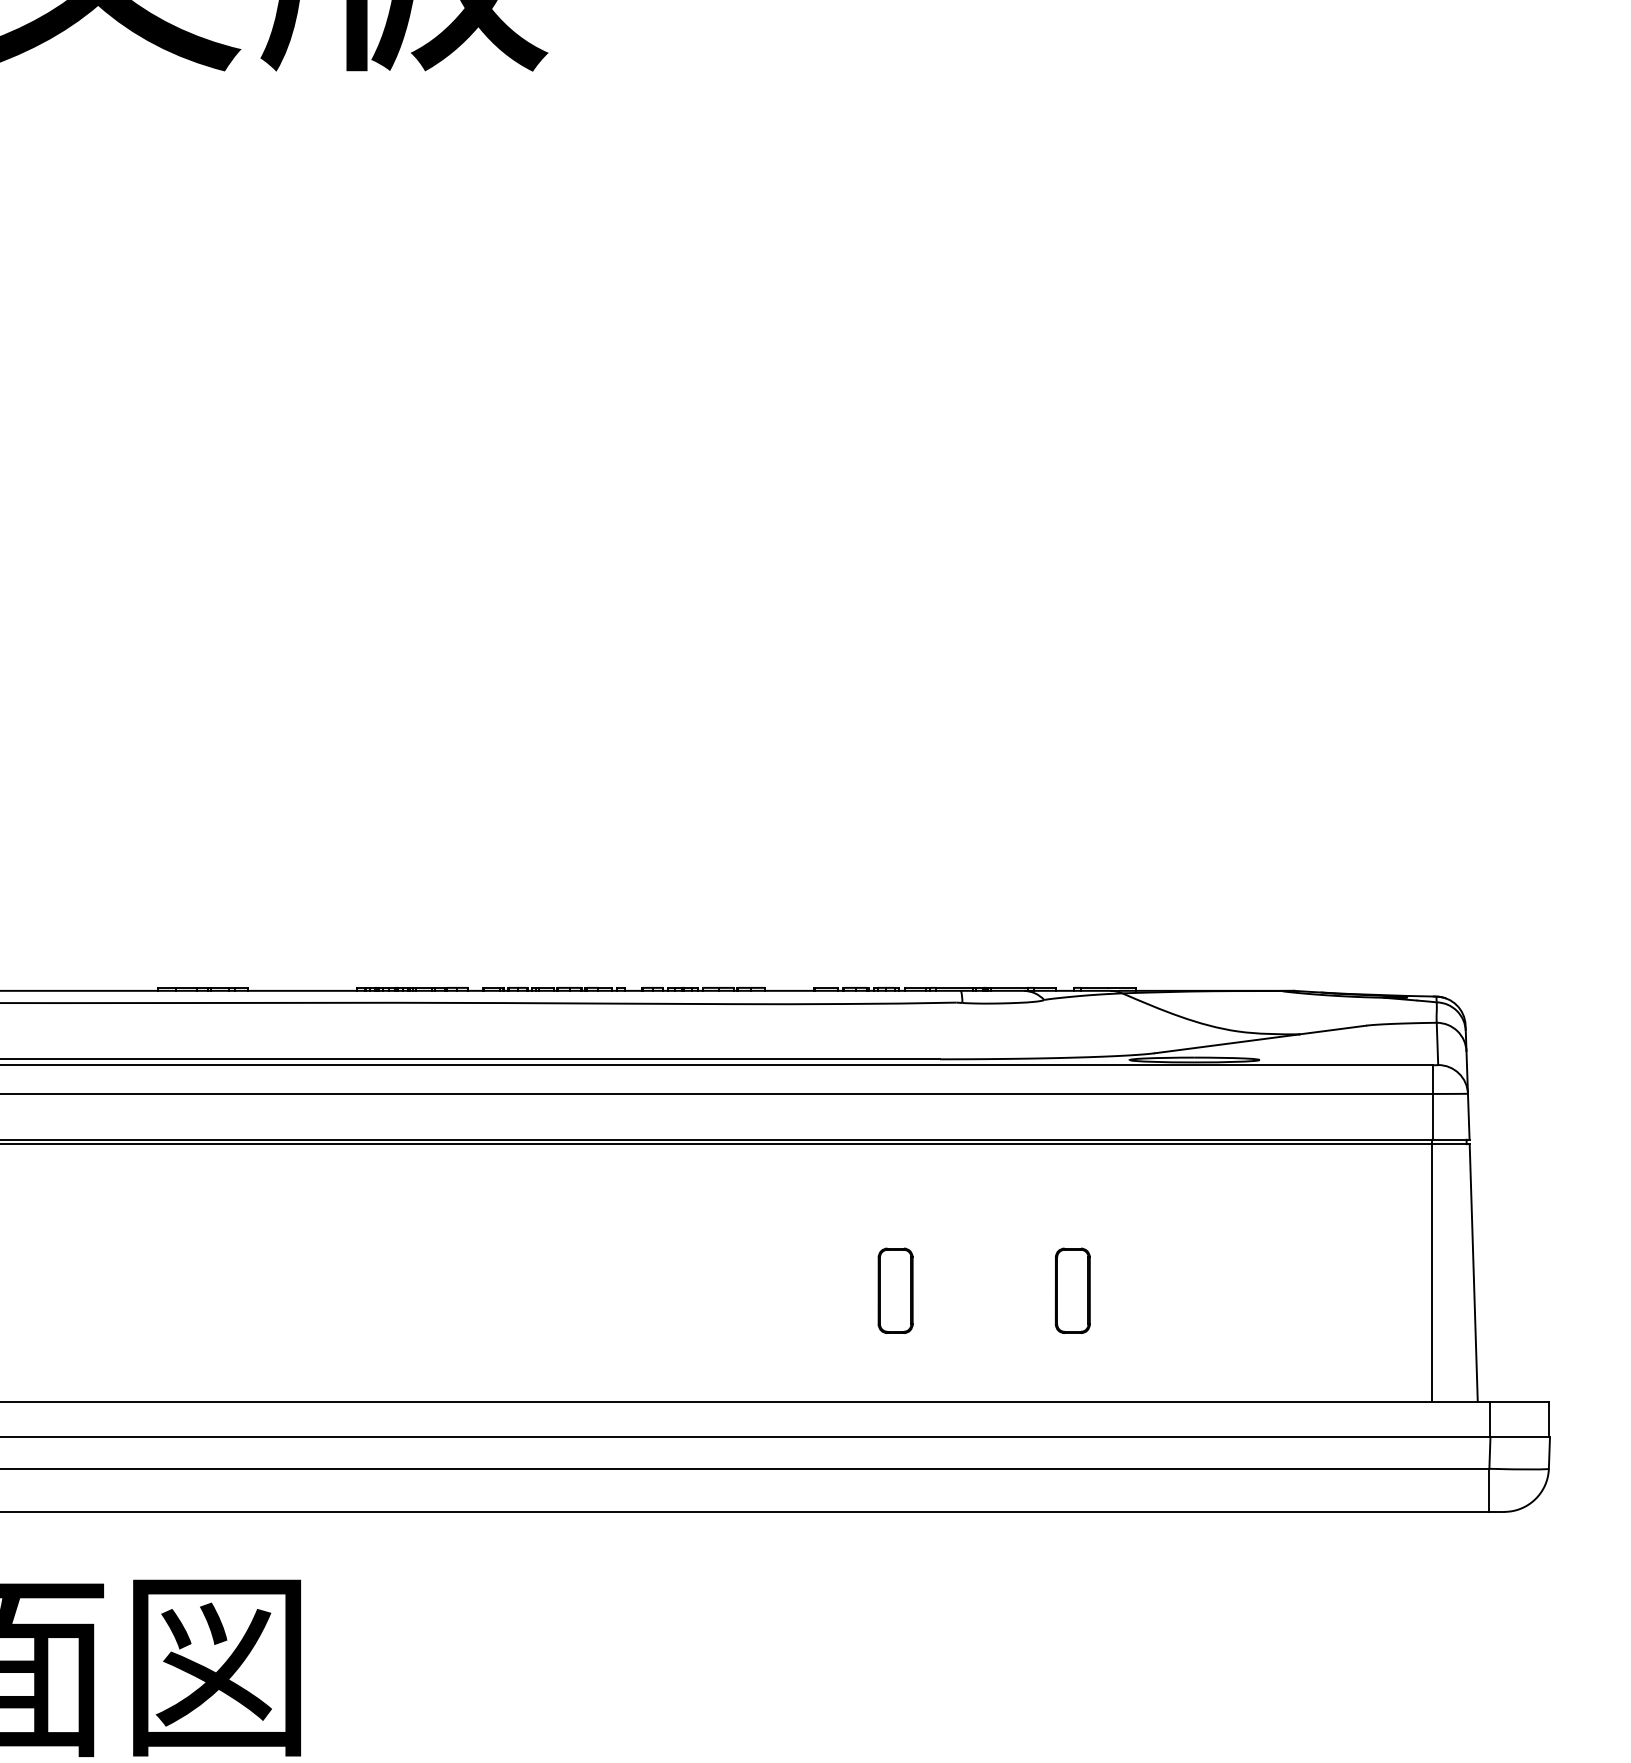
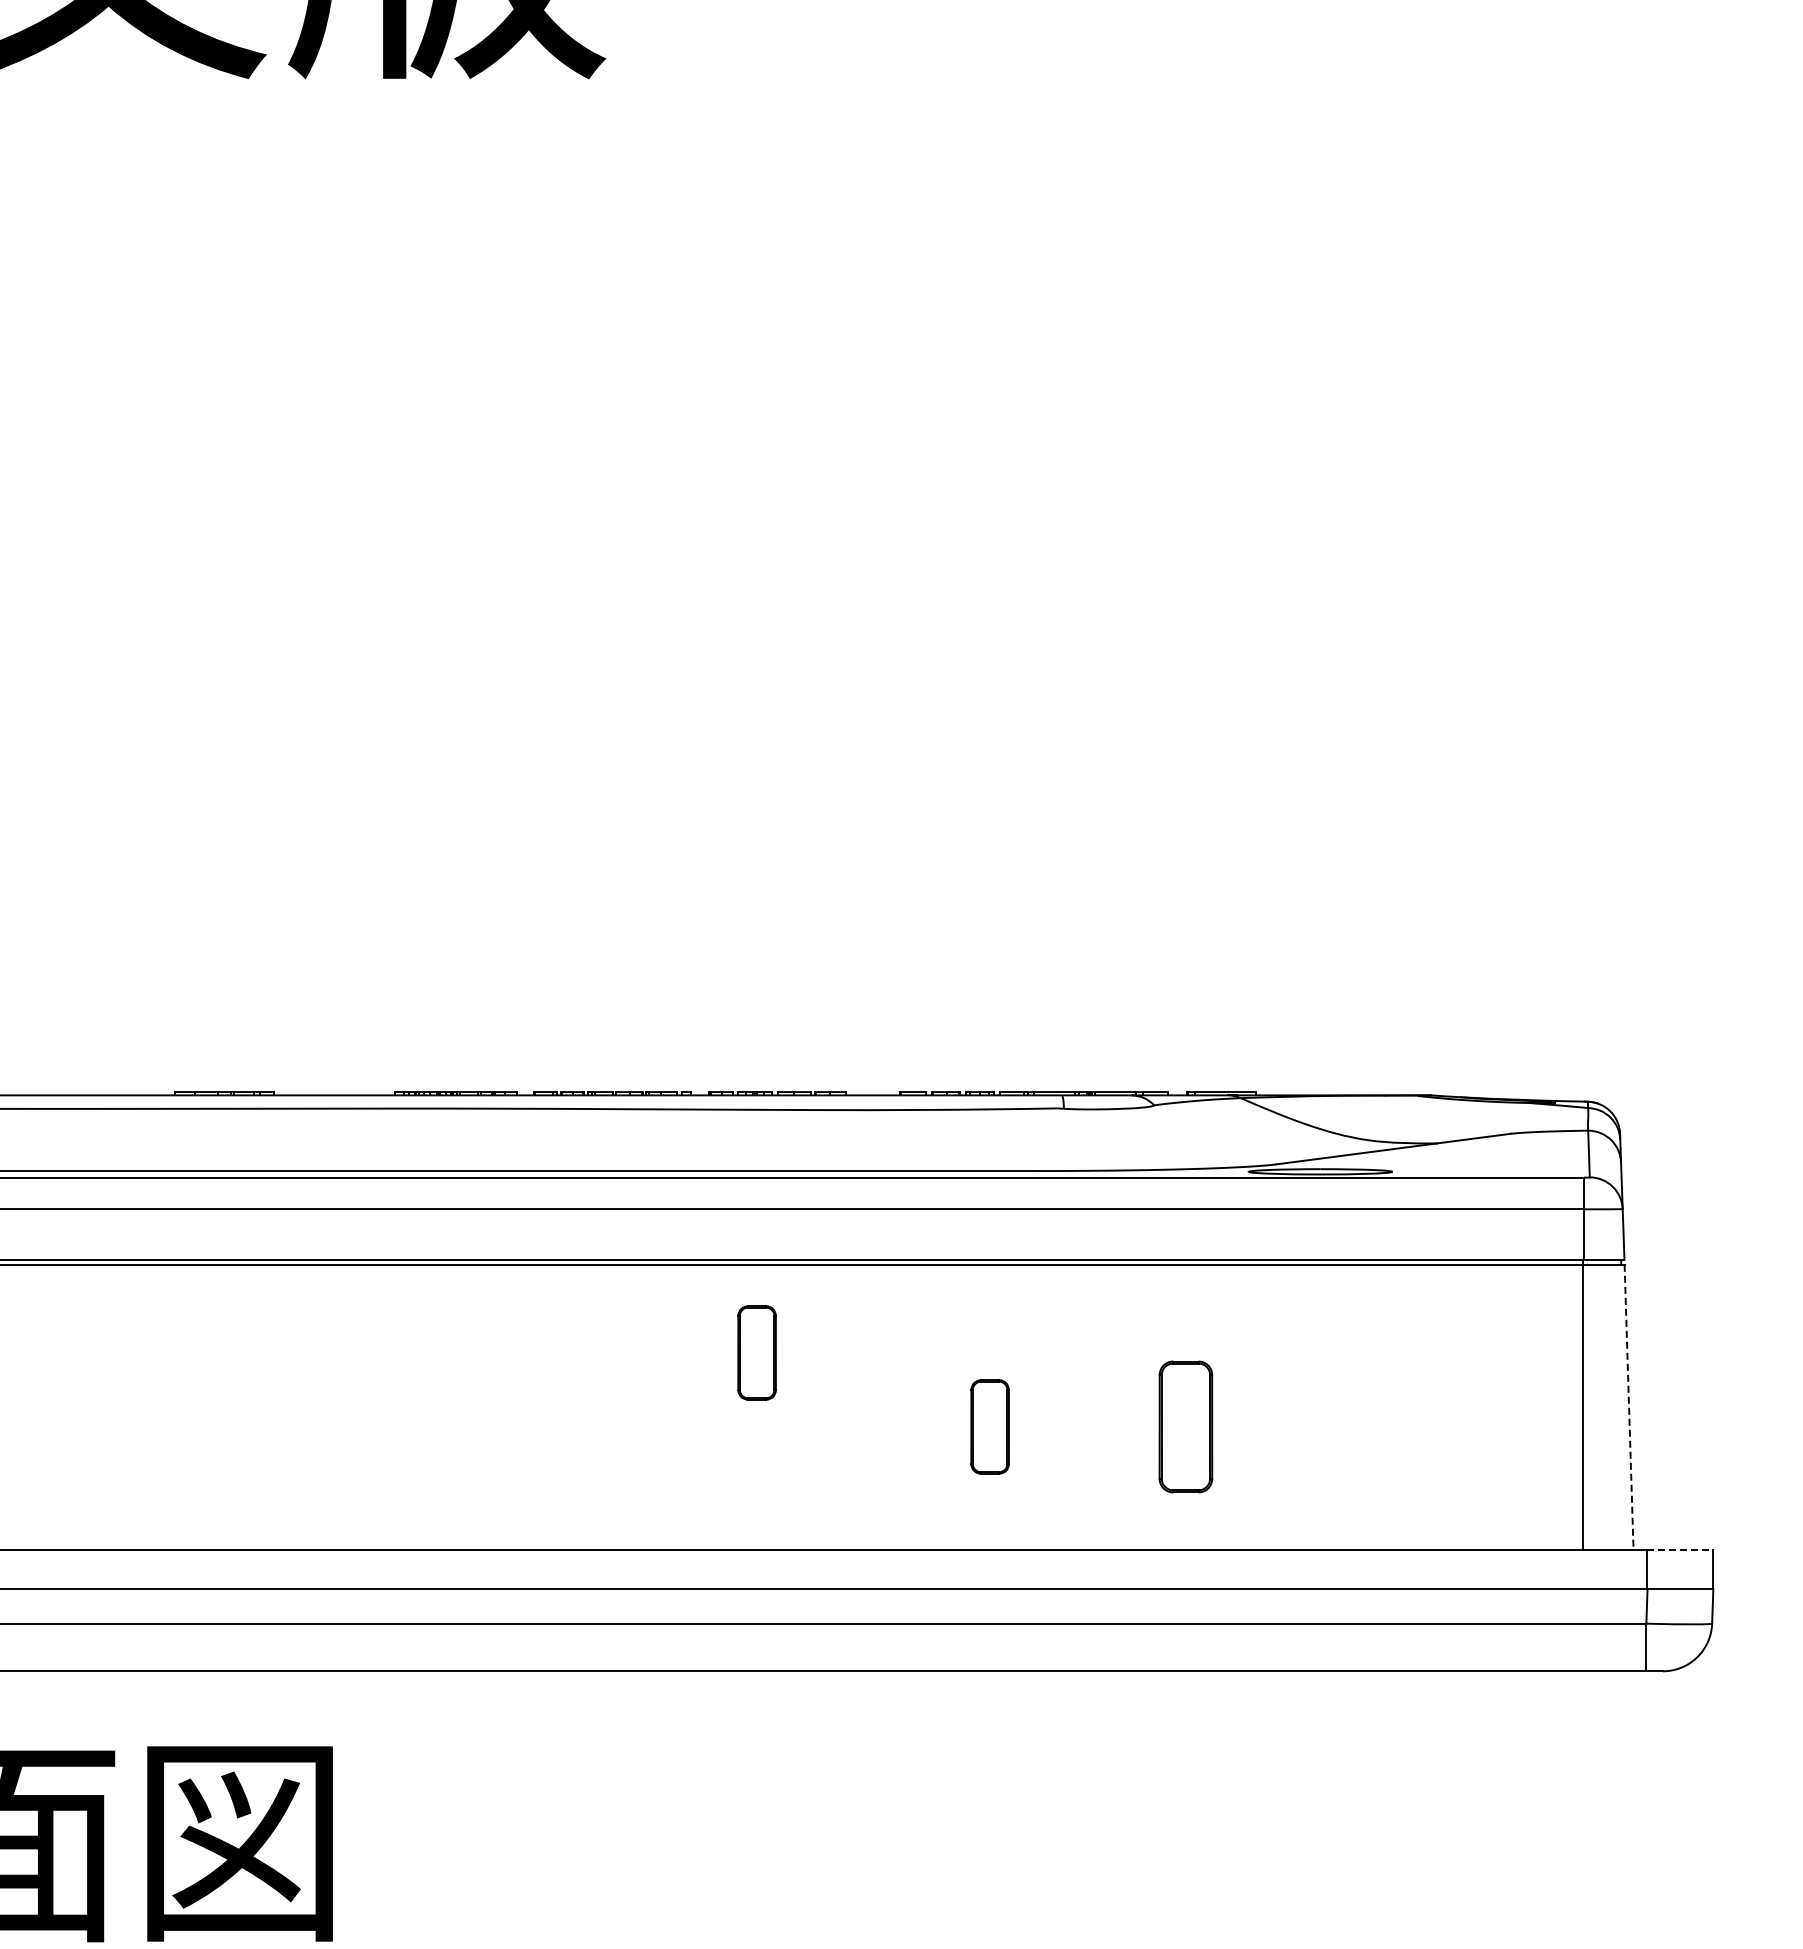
part: (684, 1223) -> (756, 1352), added
line: (1474, 1273) -> (1629, 1407), solid -> dashed
part: (1072, 1290) -> (1185, 1426), size x1.4
line: (1519, 1401) -> (1679, 1549), solid -> dashed

